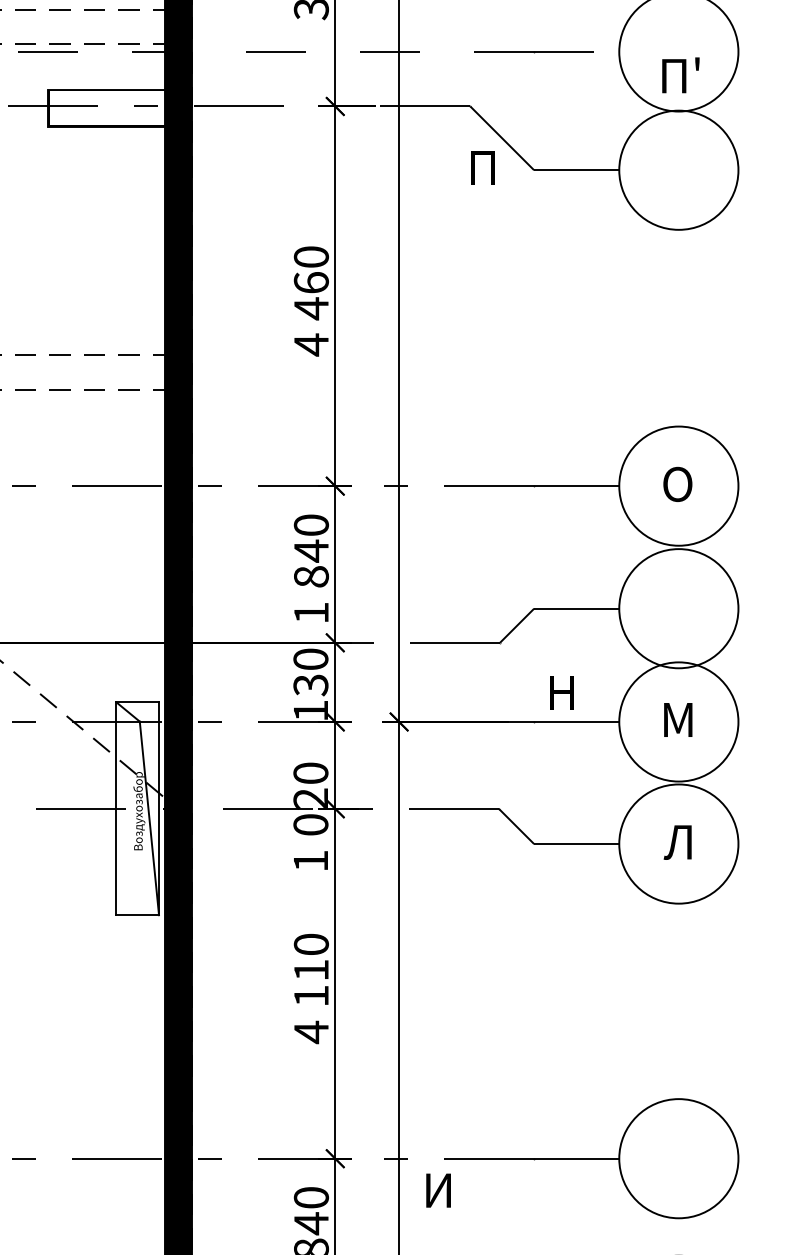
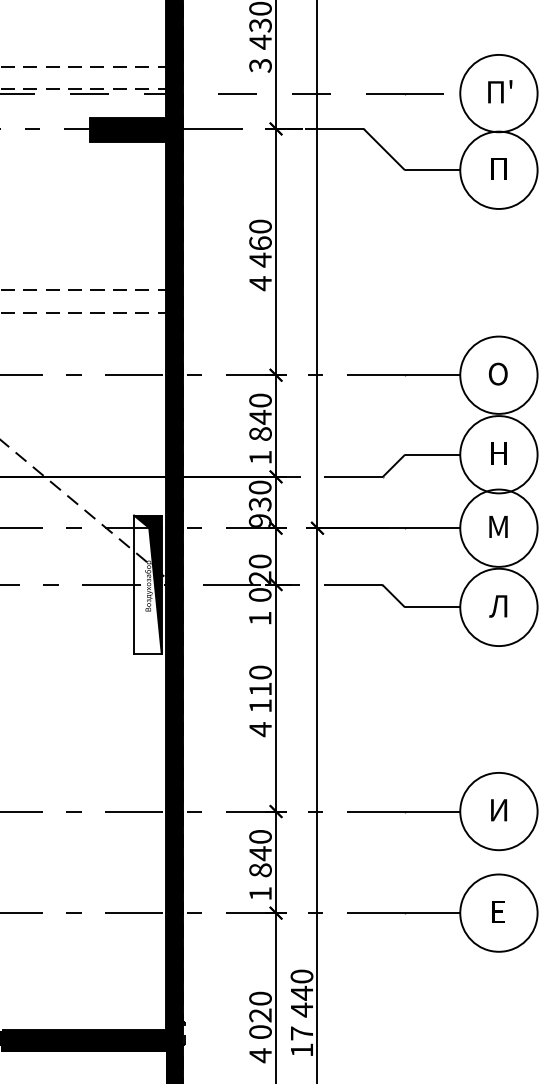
text: (681, 74) -> (500, 91), moved
fill: (109, 108) -> (129, 130), added
text: (482, 167) -> (498, 168), moved
text: (561, 693) -> (498, 453), moved
text: (309, 710) -> (259, 520), 130 -> 930
fill: (137, 808) -> (147, 584), added
text: (437, 1191) -> (498, 810), moved

